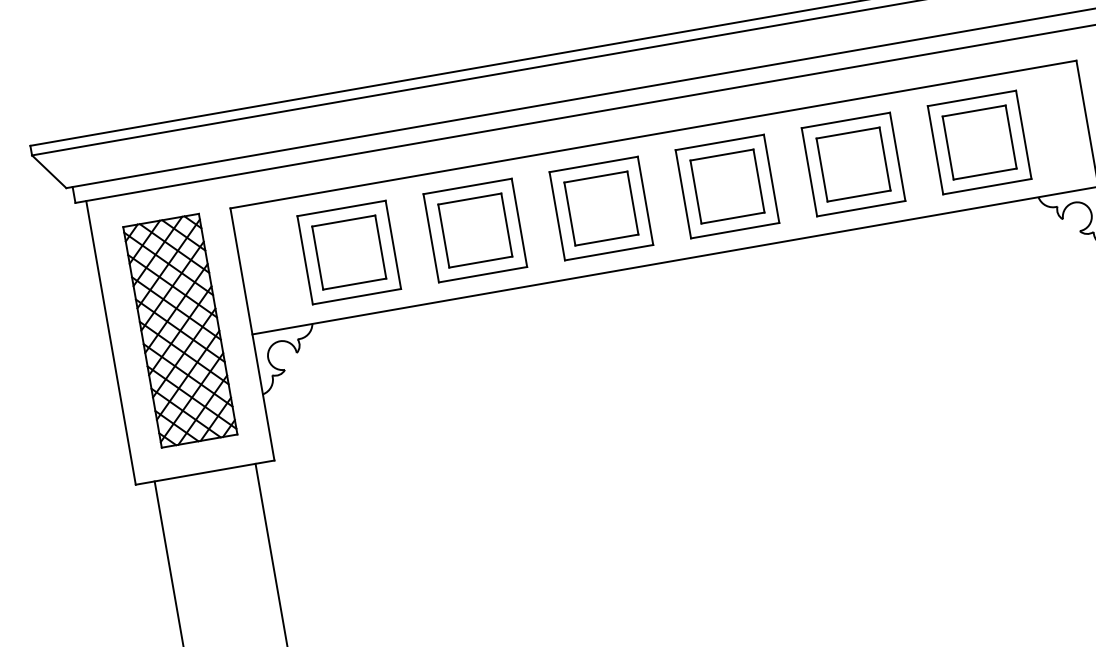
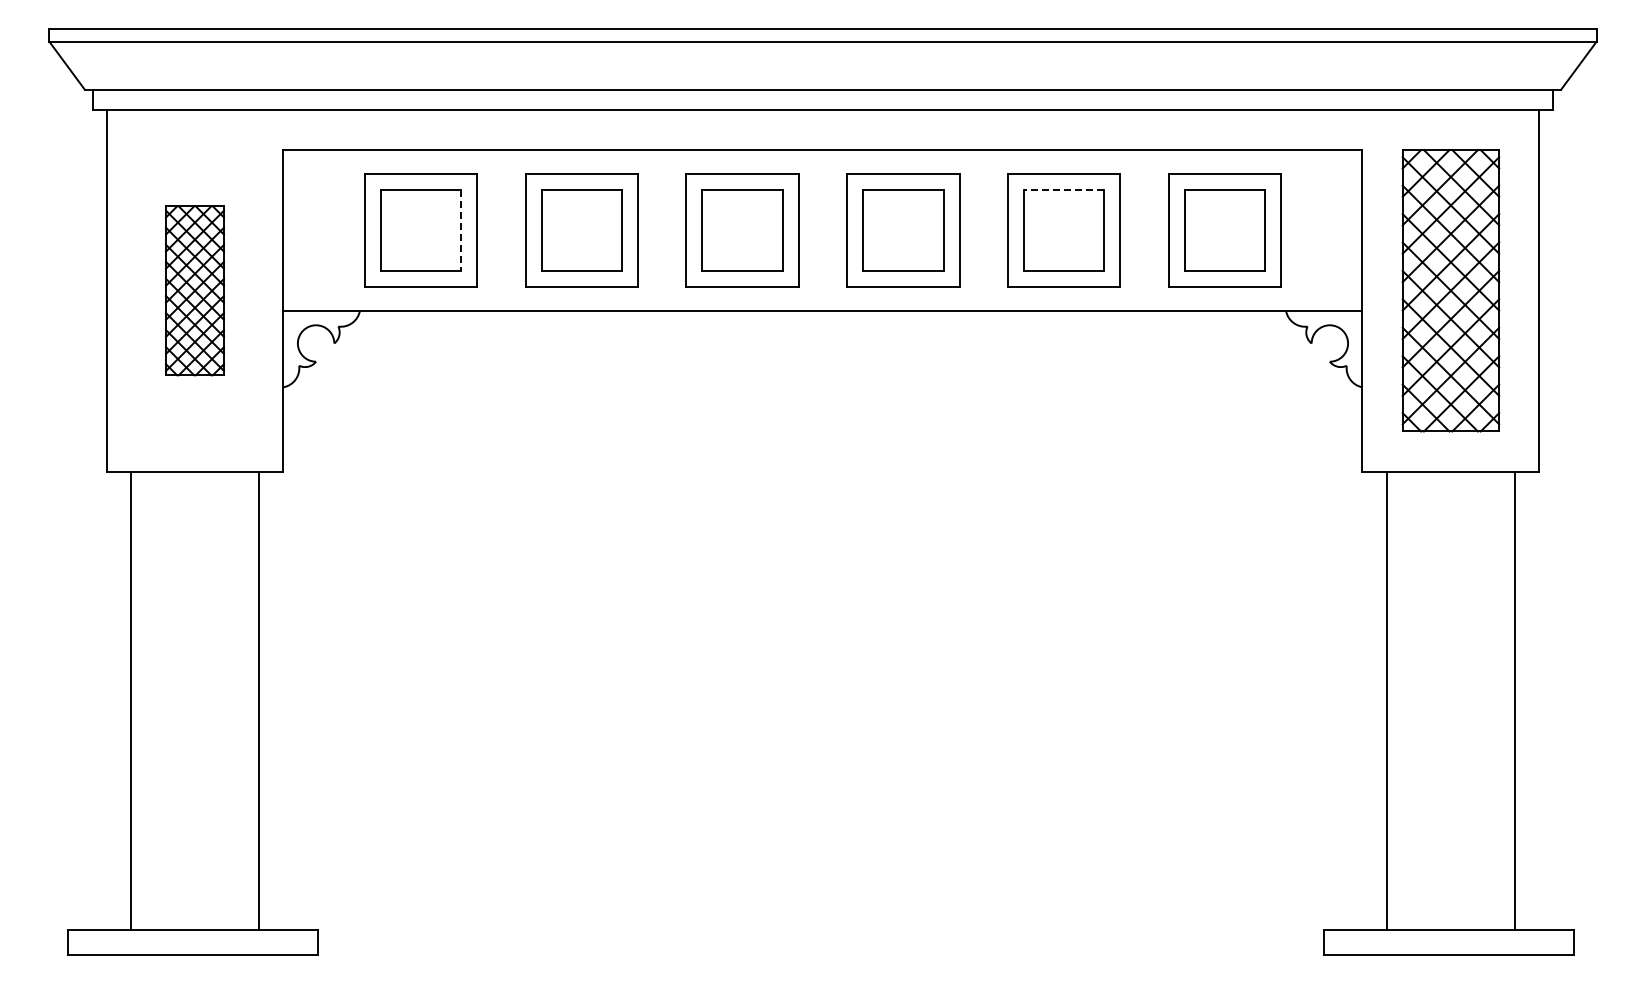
line: (847, 133) -> (1063, 190), solid -> dashed
line: (381, 247) -> (461, 230), solid -> dashed
part: (179, 330) -> (194, 290), size x0.6

